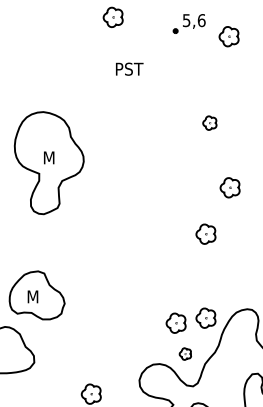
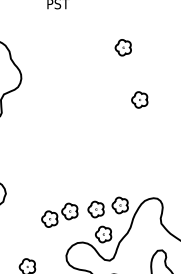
part: (209, 122) -> (123, 47), size x1.43
part: (205, 233) -> (119, 136), removed
part: (131, 330) -> (59, 215), added
part: (185, 353) -> (103, 234), size x1.67

